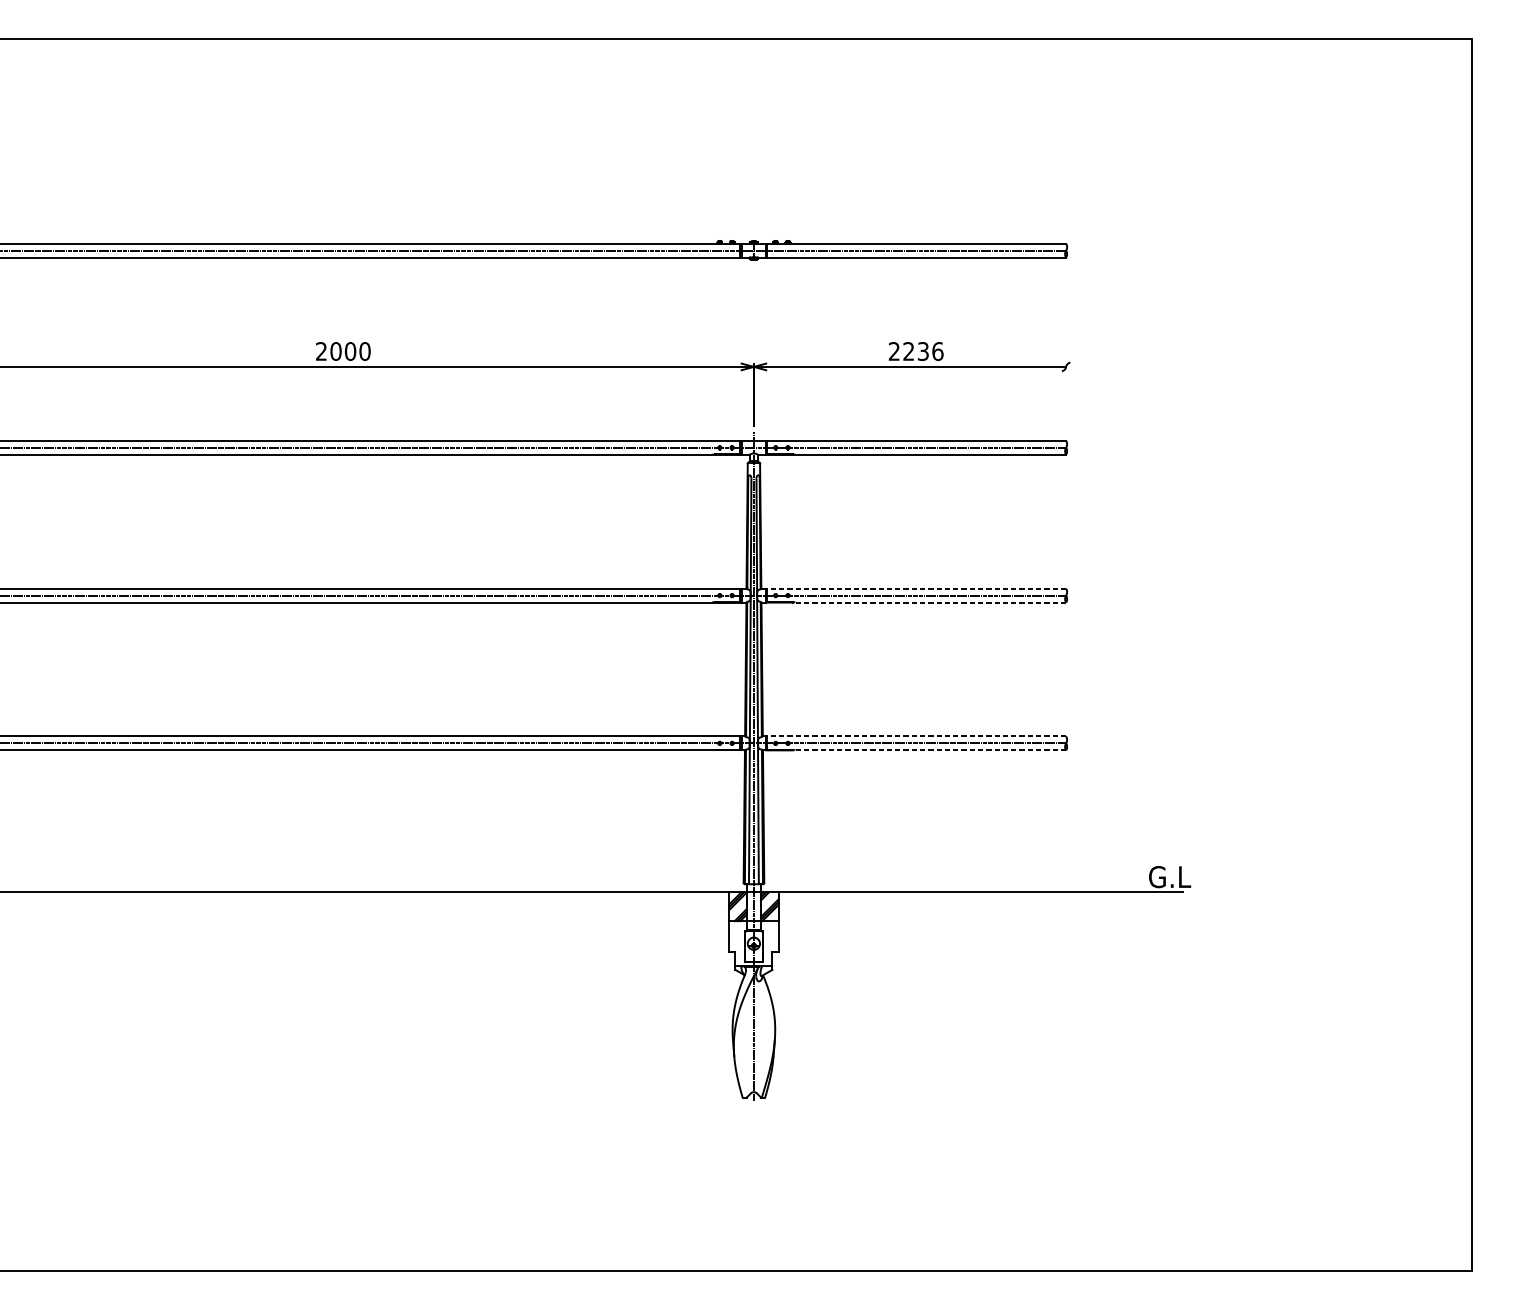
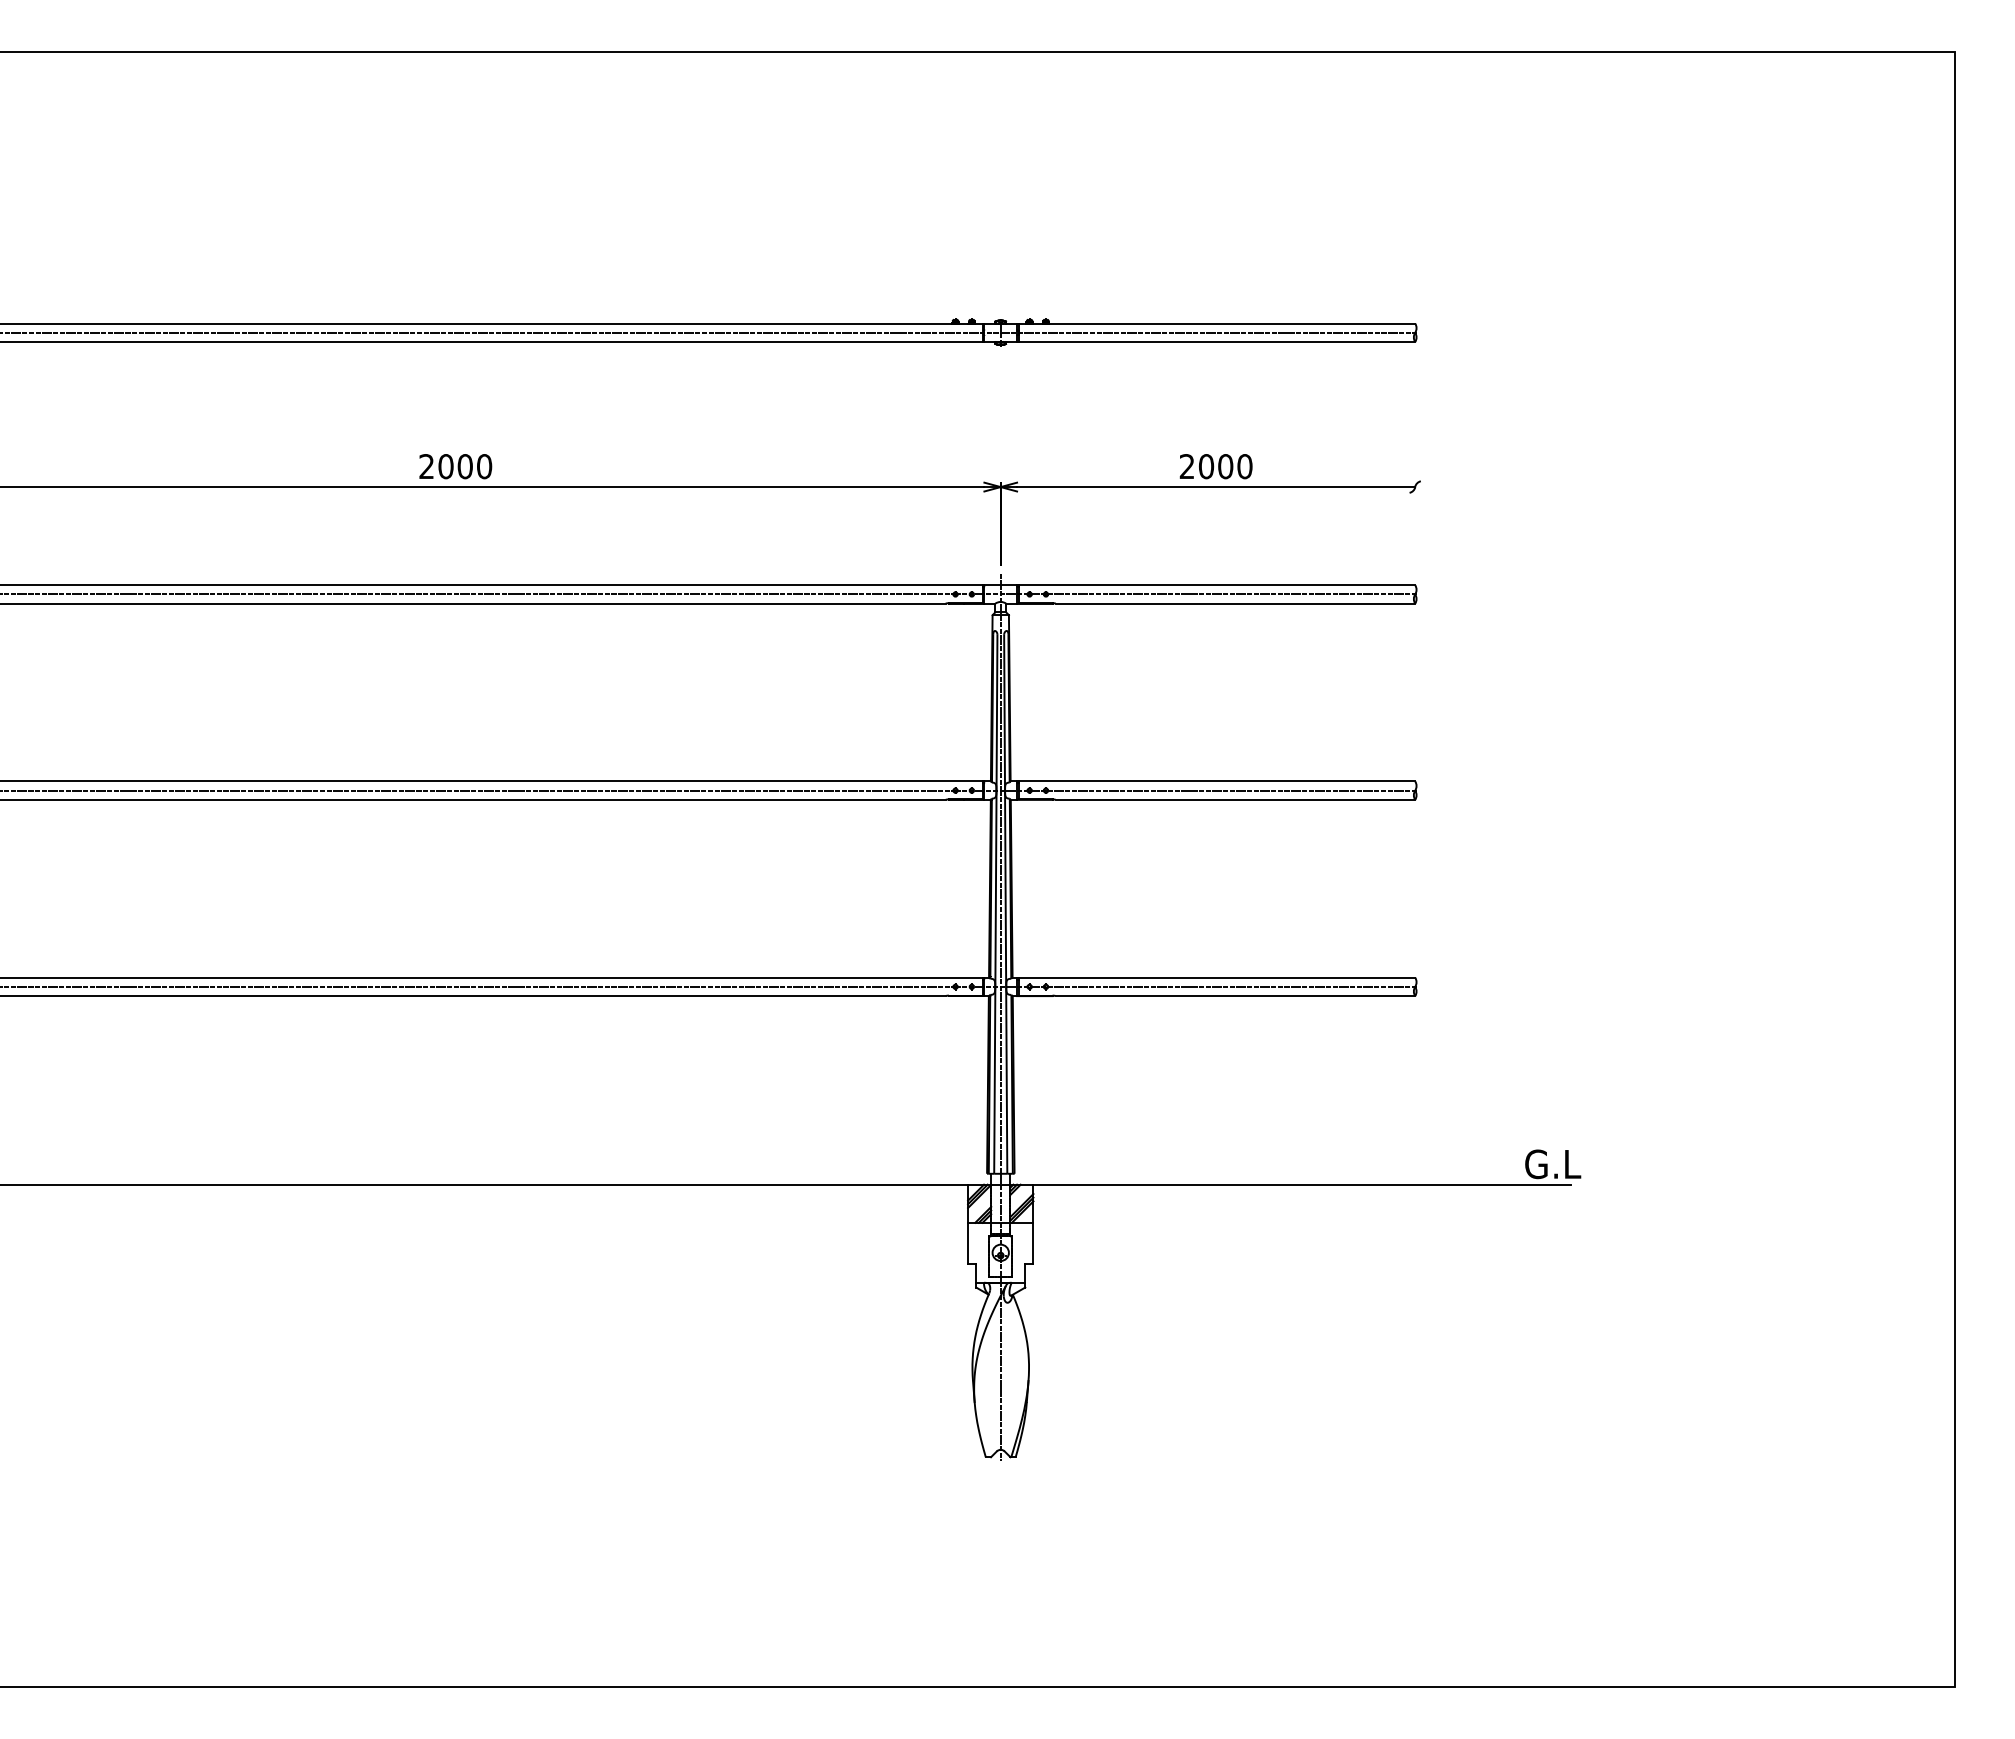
text: (923, 351) -> (1225, 466), 2236 -> 2000
line: (916, 588) -> (1216, 781), dashed -> solid
line: (930, 602) -> (1235, 799), dashed -> solid
line: (916, 736) -> (1216, 977), dashed -> solid
line: (930, 750) -> (1235, 996), dashed -> solid

